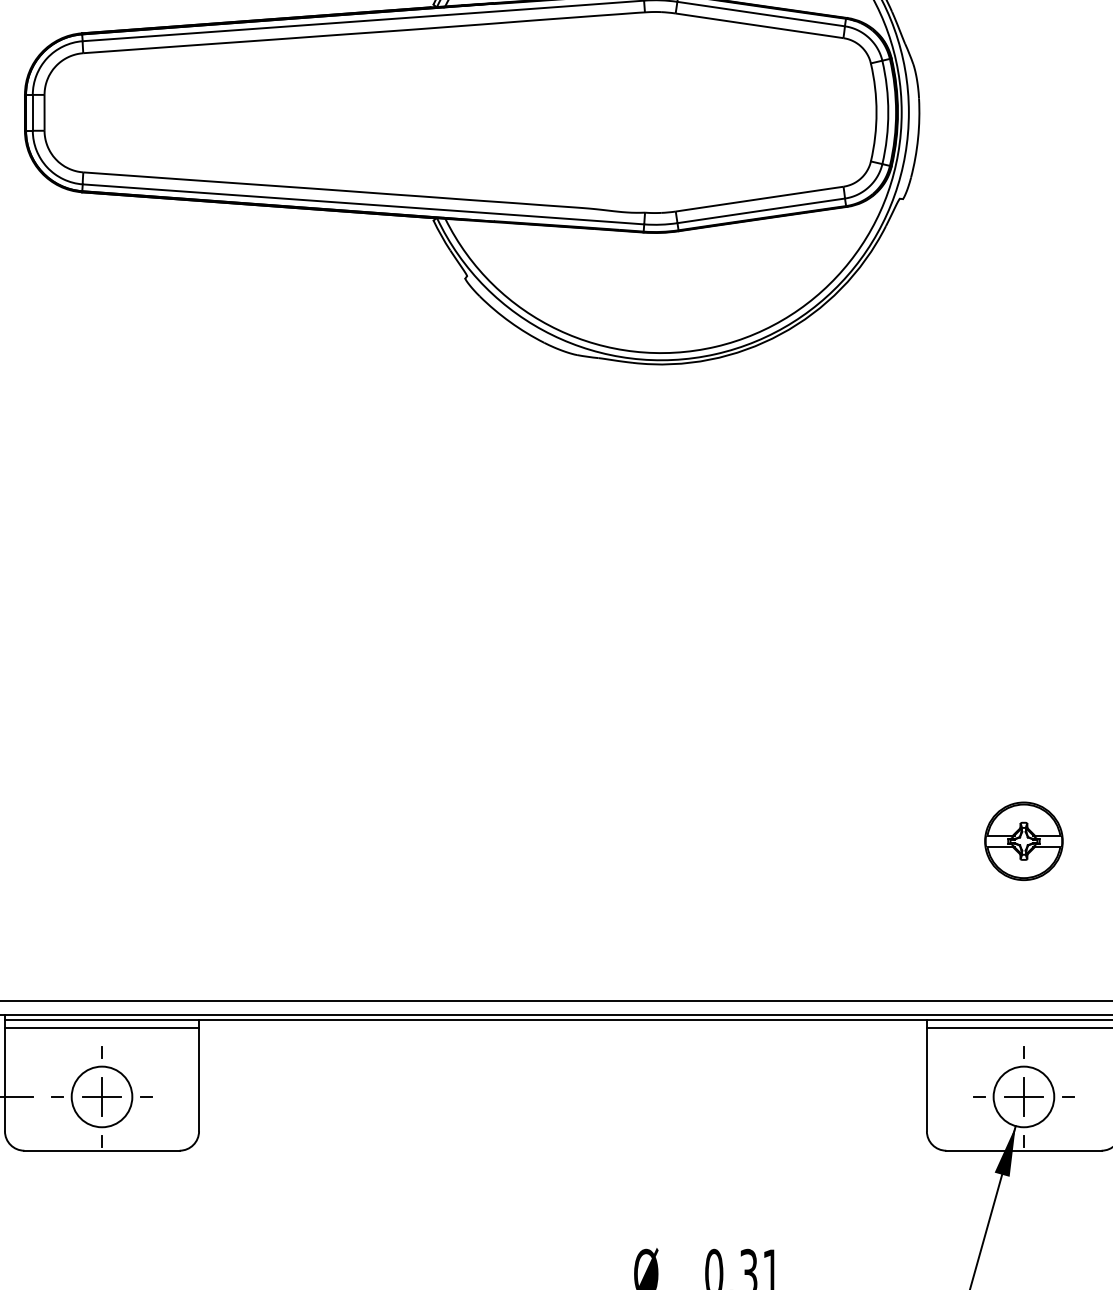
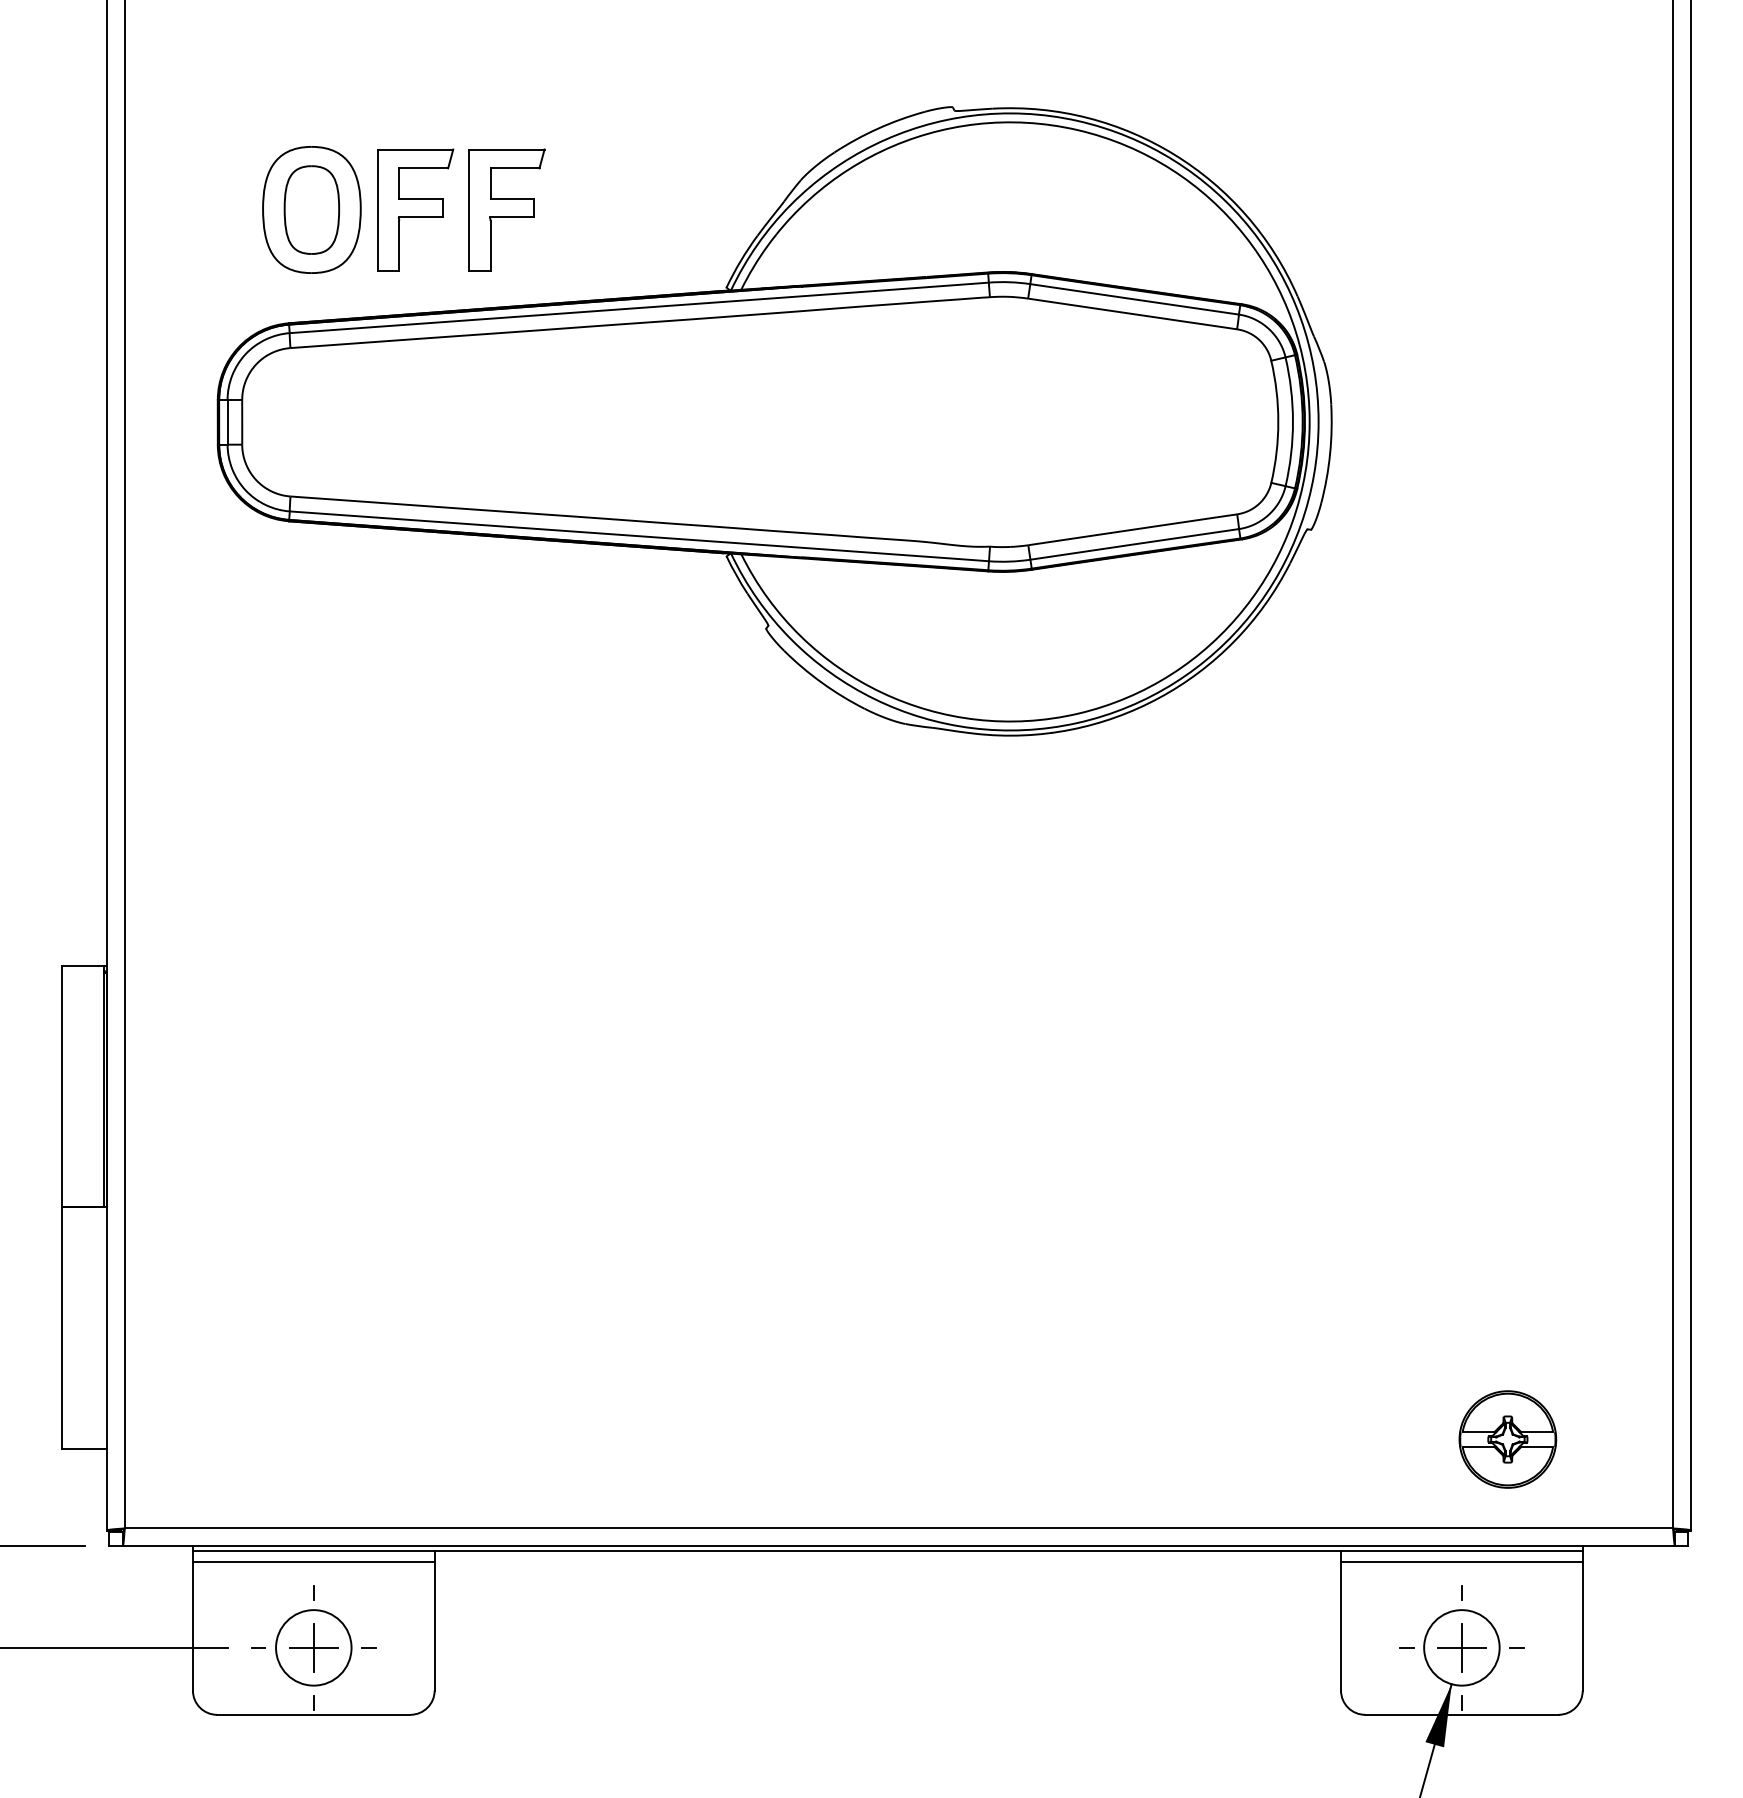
part: (1023, 841) -> (1507, 1439), moved

